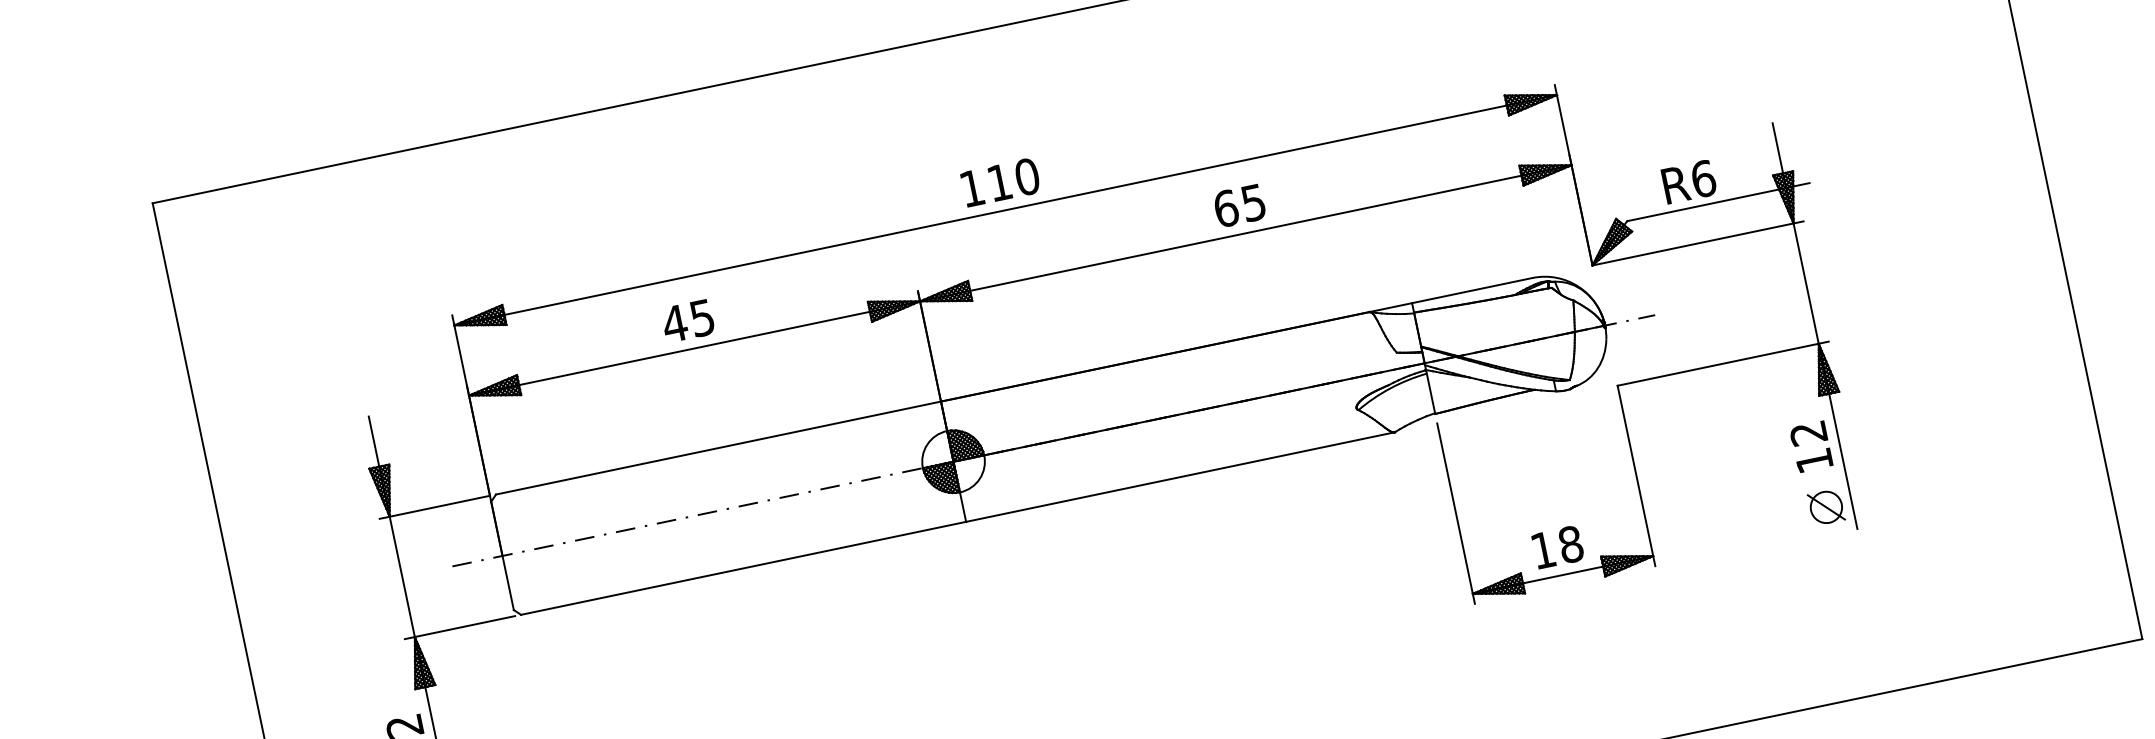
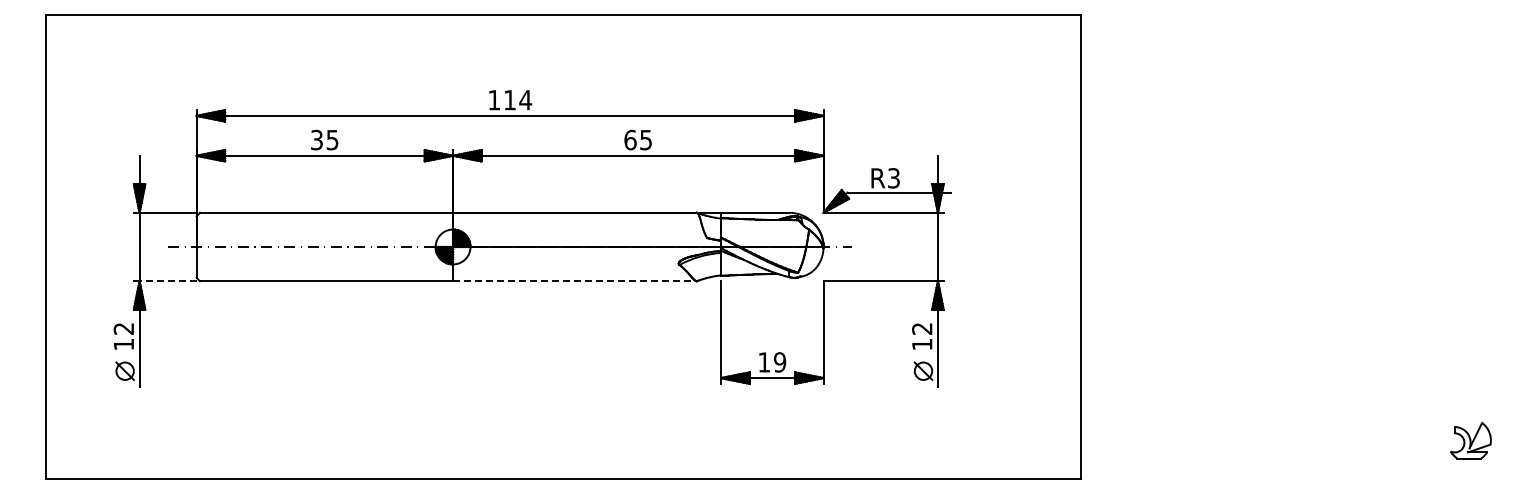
text: (1027, 177) -> (525, 100), 110 -> 114
text: (1704, 179) -> (894, 178), R6 -> R3
text: (673, 322) -> (316, 139), 45 -> 35
line: (1179, 477) -> (574, 281), solid -> dashed
text: (1569, 544) -> (779, 362), 18 -> 19
line: (465, 626) -> (168, 281), solid -> dashed

